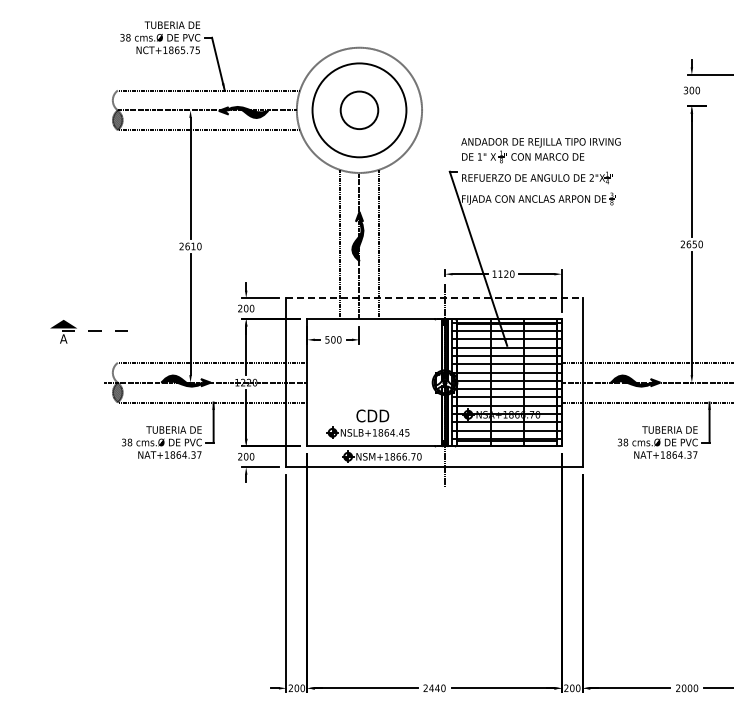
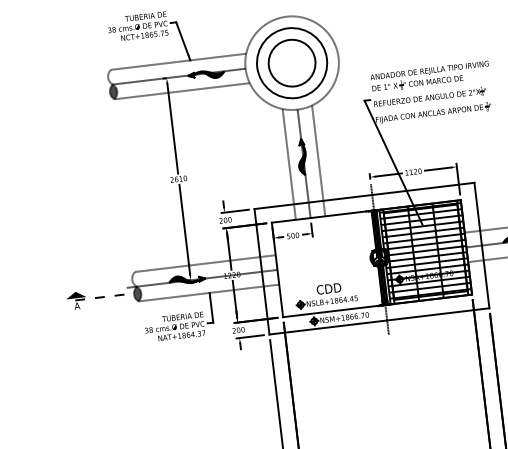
circle: (359, 110) -> (292, 63), size x1.67
line: (435, 298) -> (365, 196), dashed -> solid
part: (88, 331) -> (95, 298), moved

